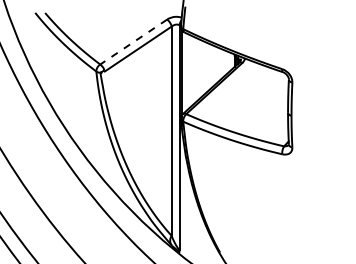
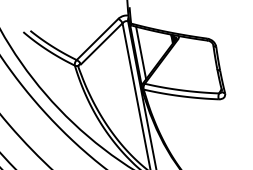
line: (133, 42) -> (97, 39), dashed -> solid
line: (189, 71) -> (141, 52), added

